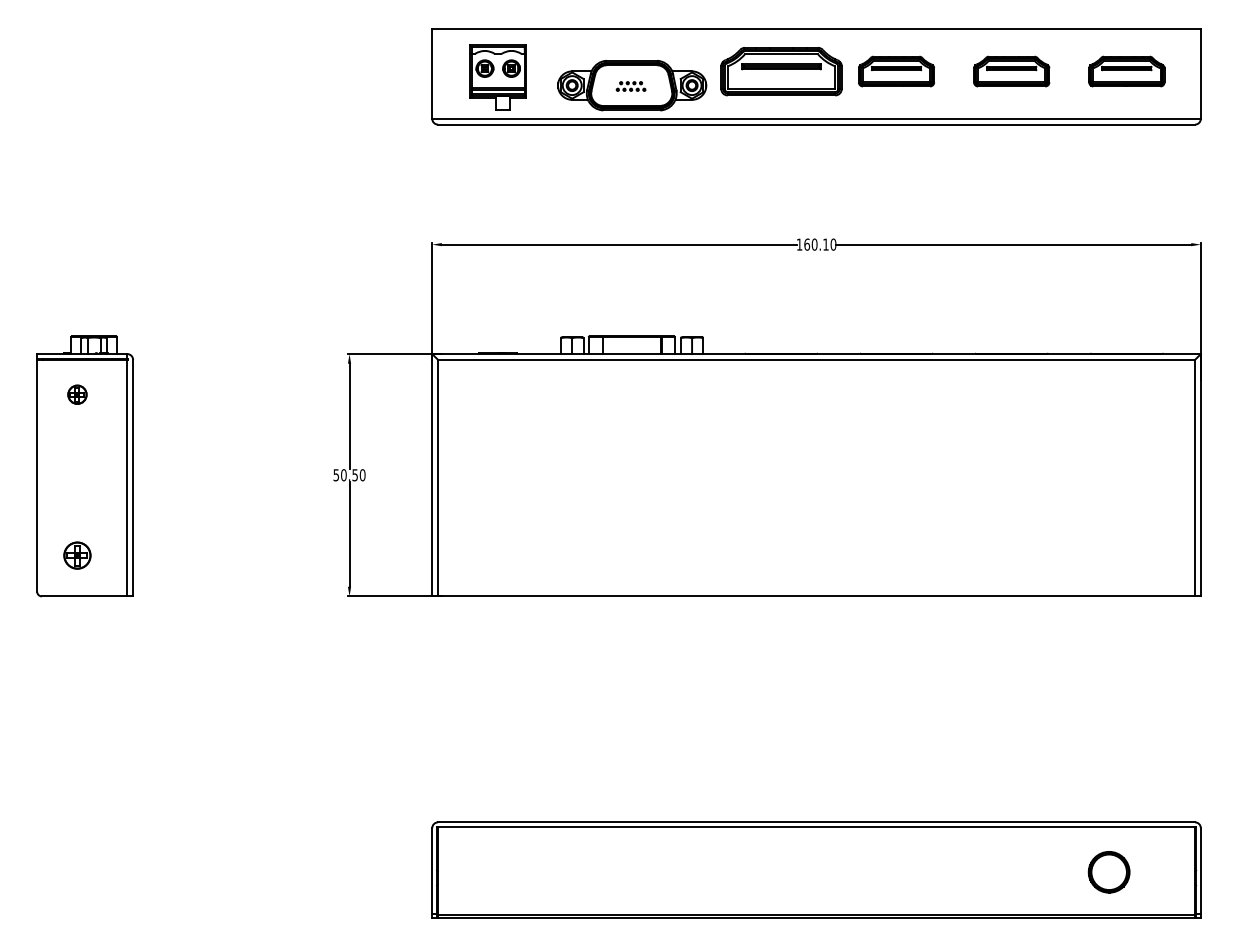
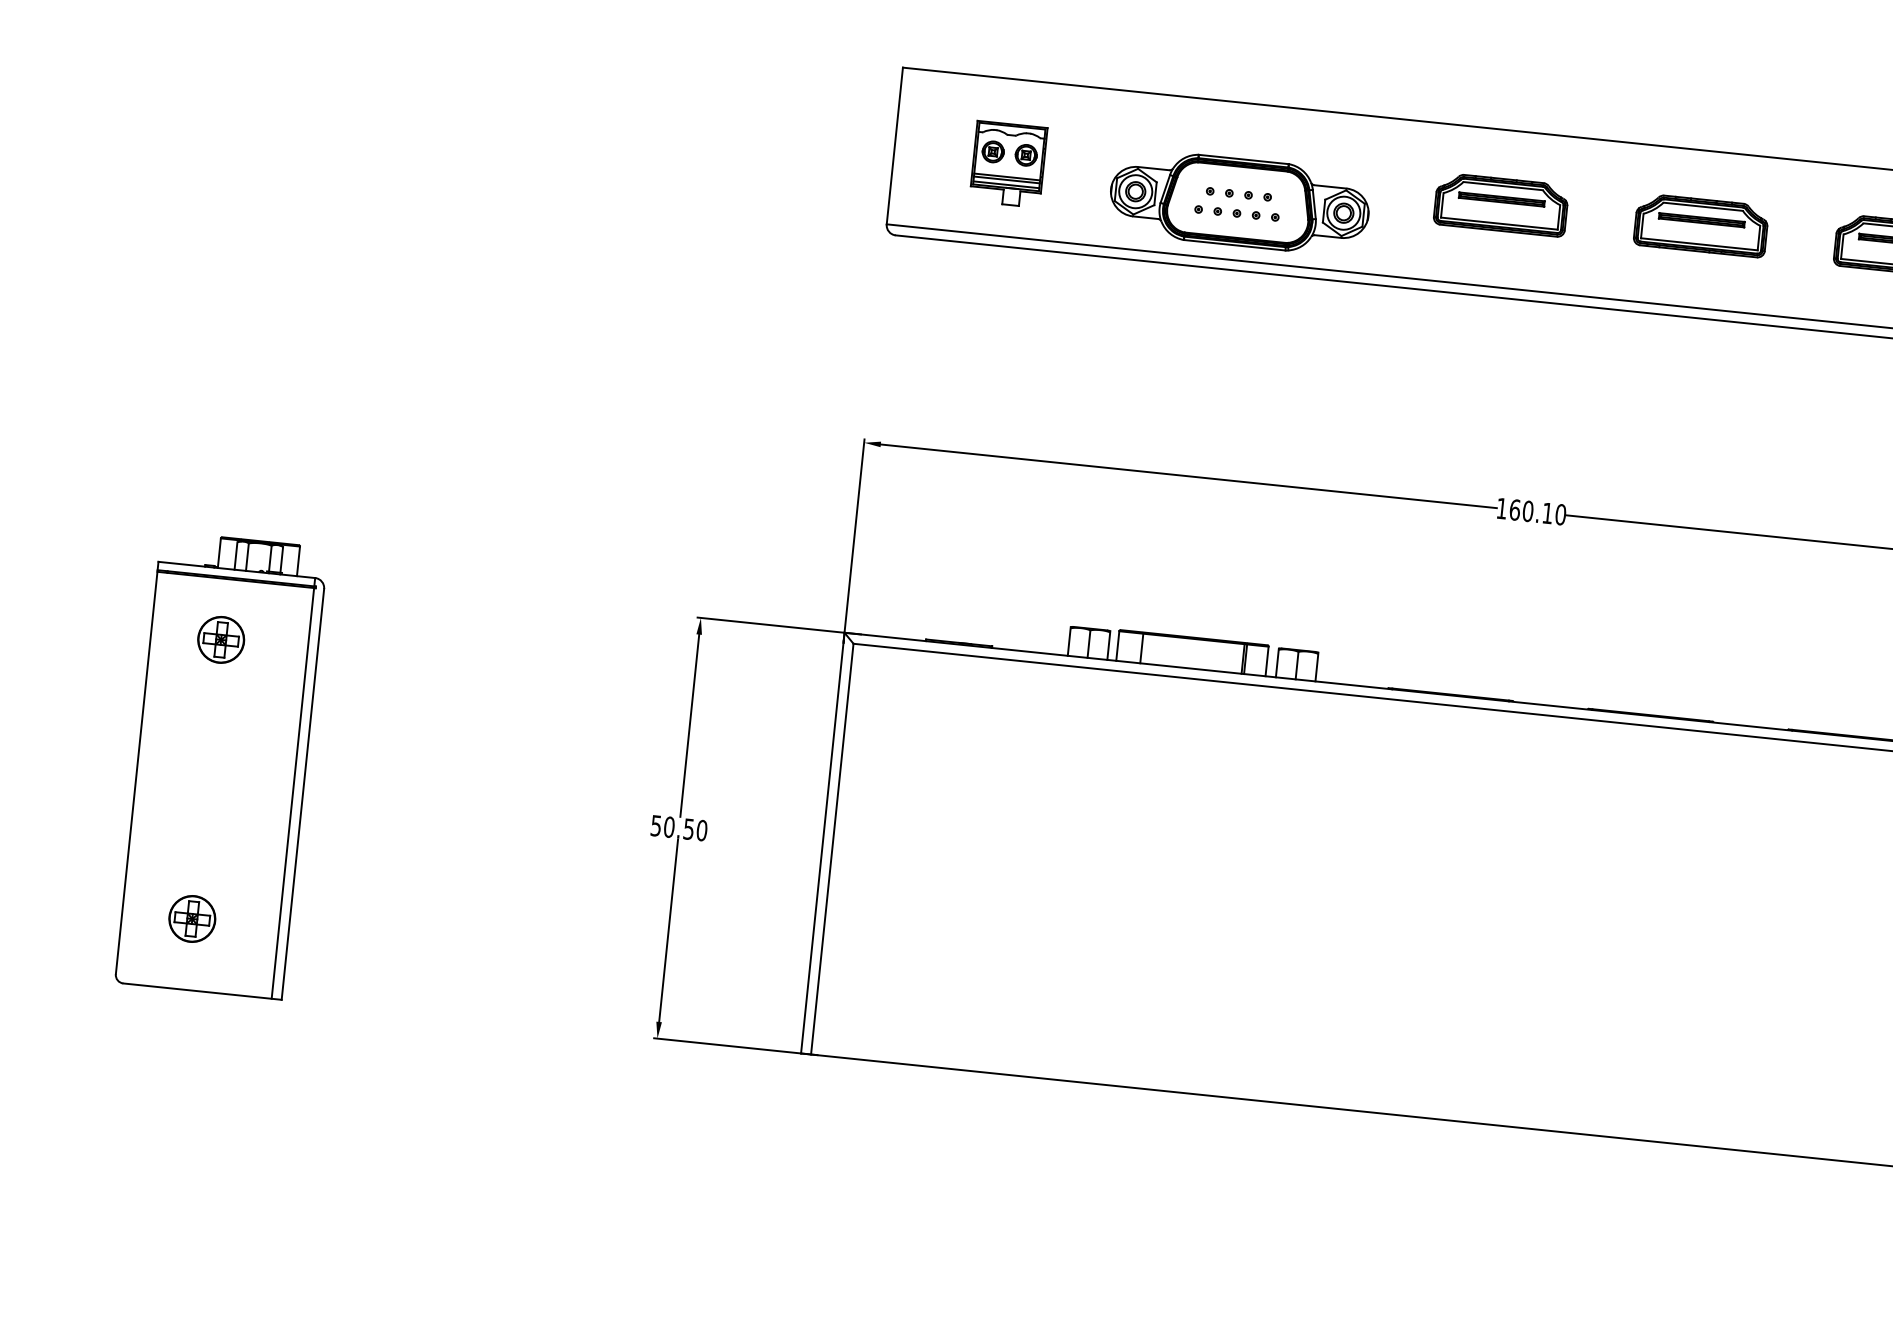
part: (780, 71) -> (1499, 204), size x0.62
part: (497, 77) -> (1007, 164), size x0.71
part: (630, 86) -> (1236, 203), size x1.67
part: (77, 394) -> (221, 639), size x1.43

